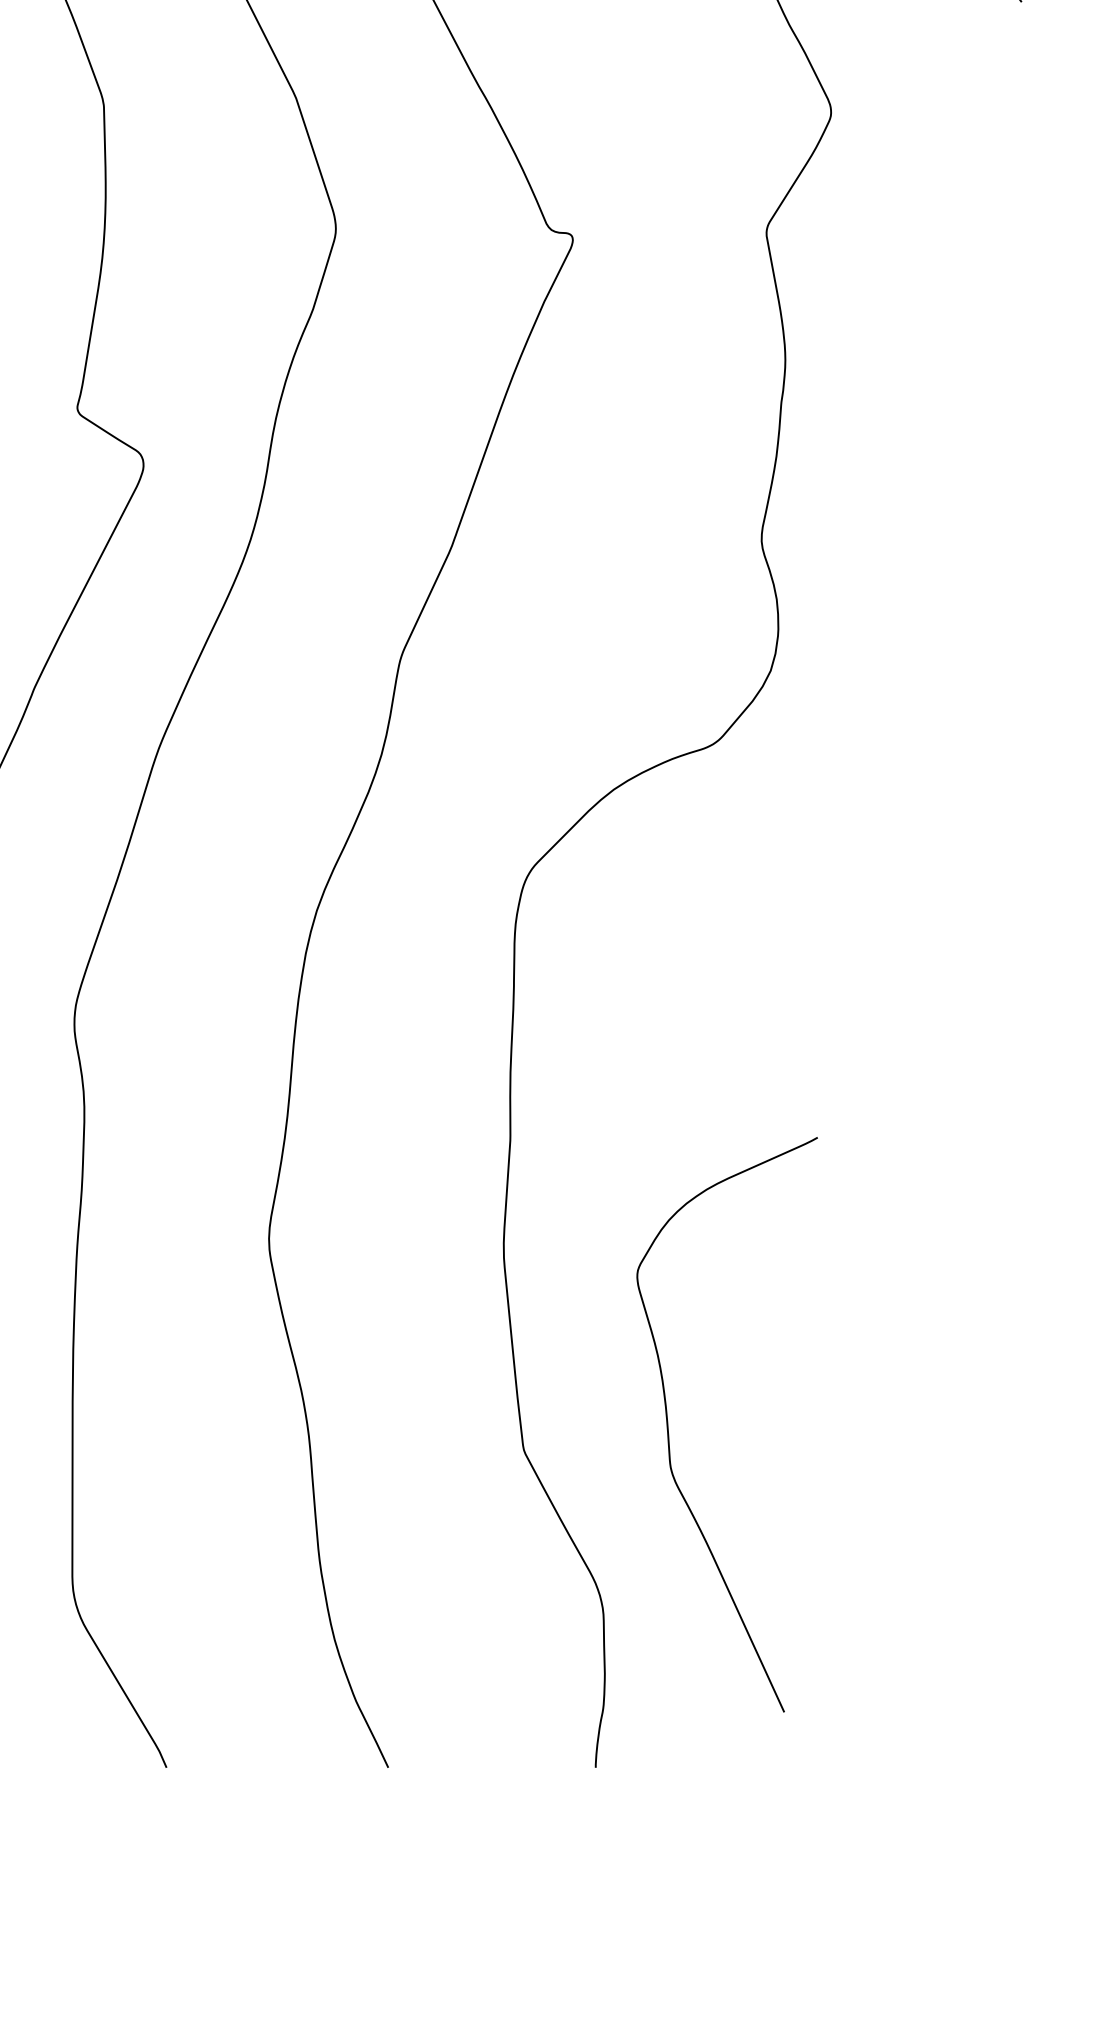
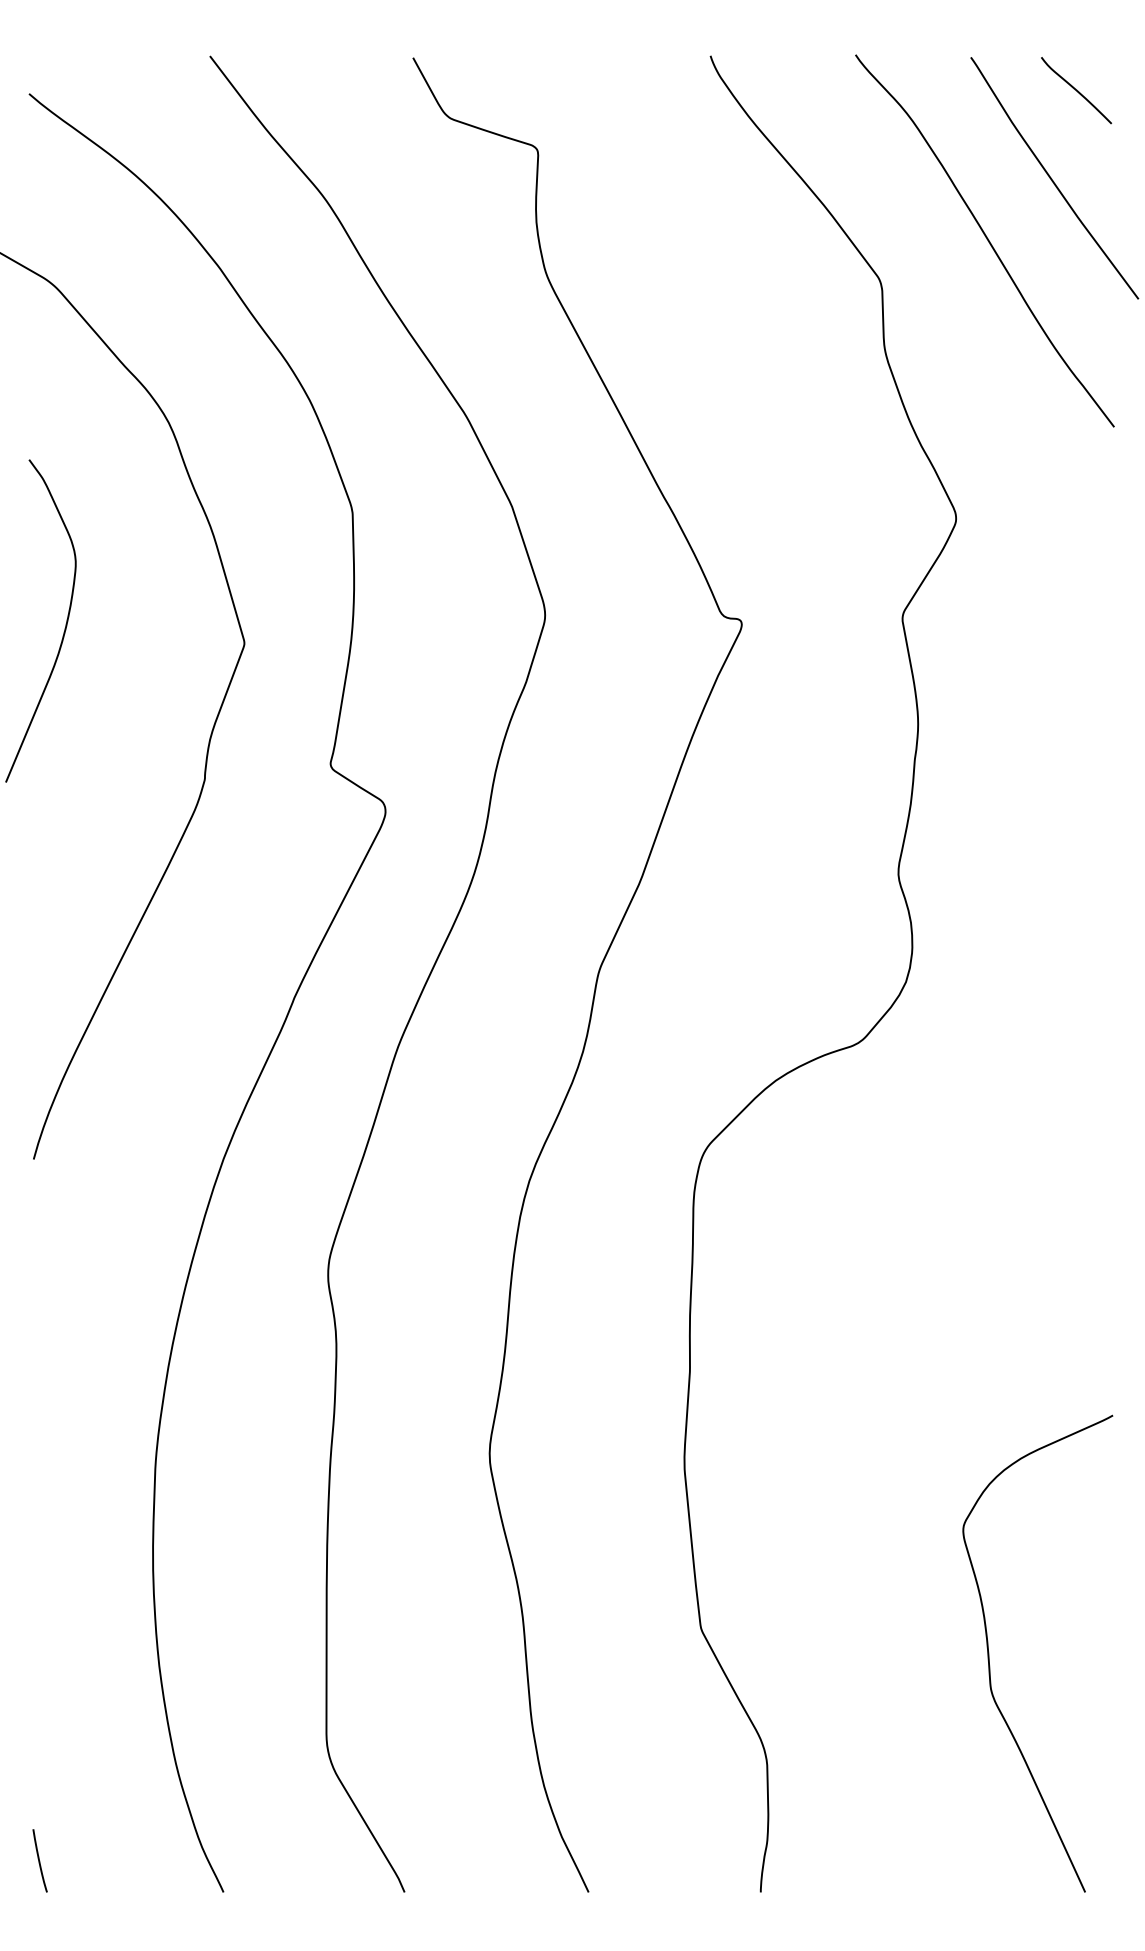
curve: (668, 1424) -> (989, 1653), moved

